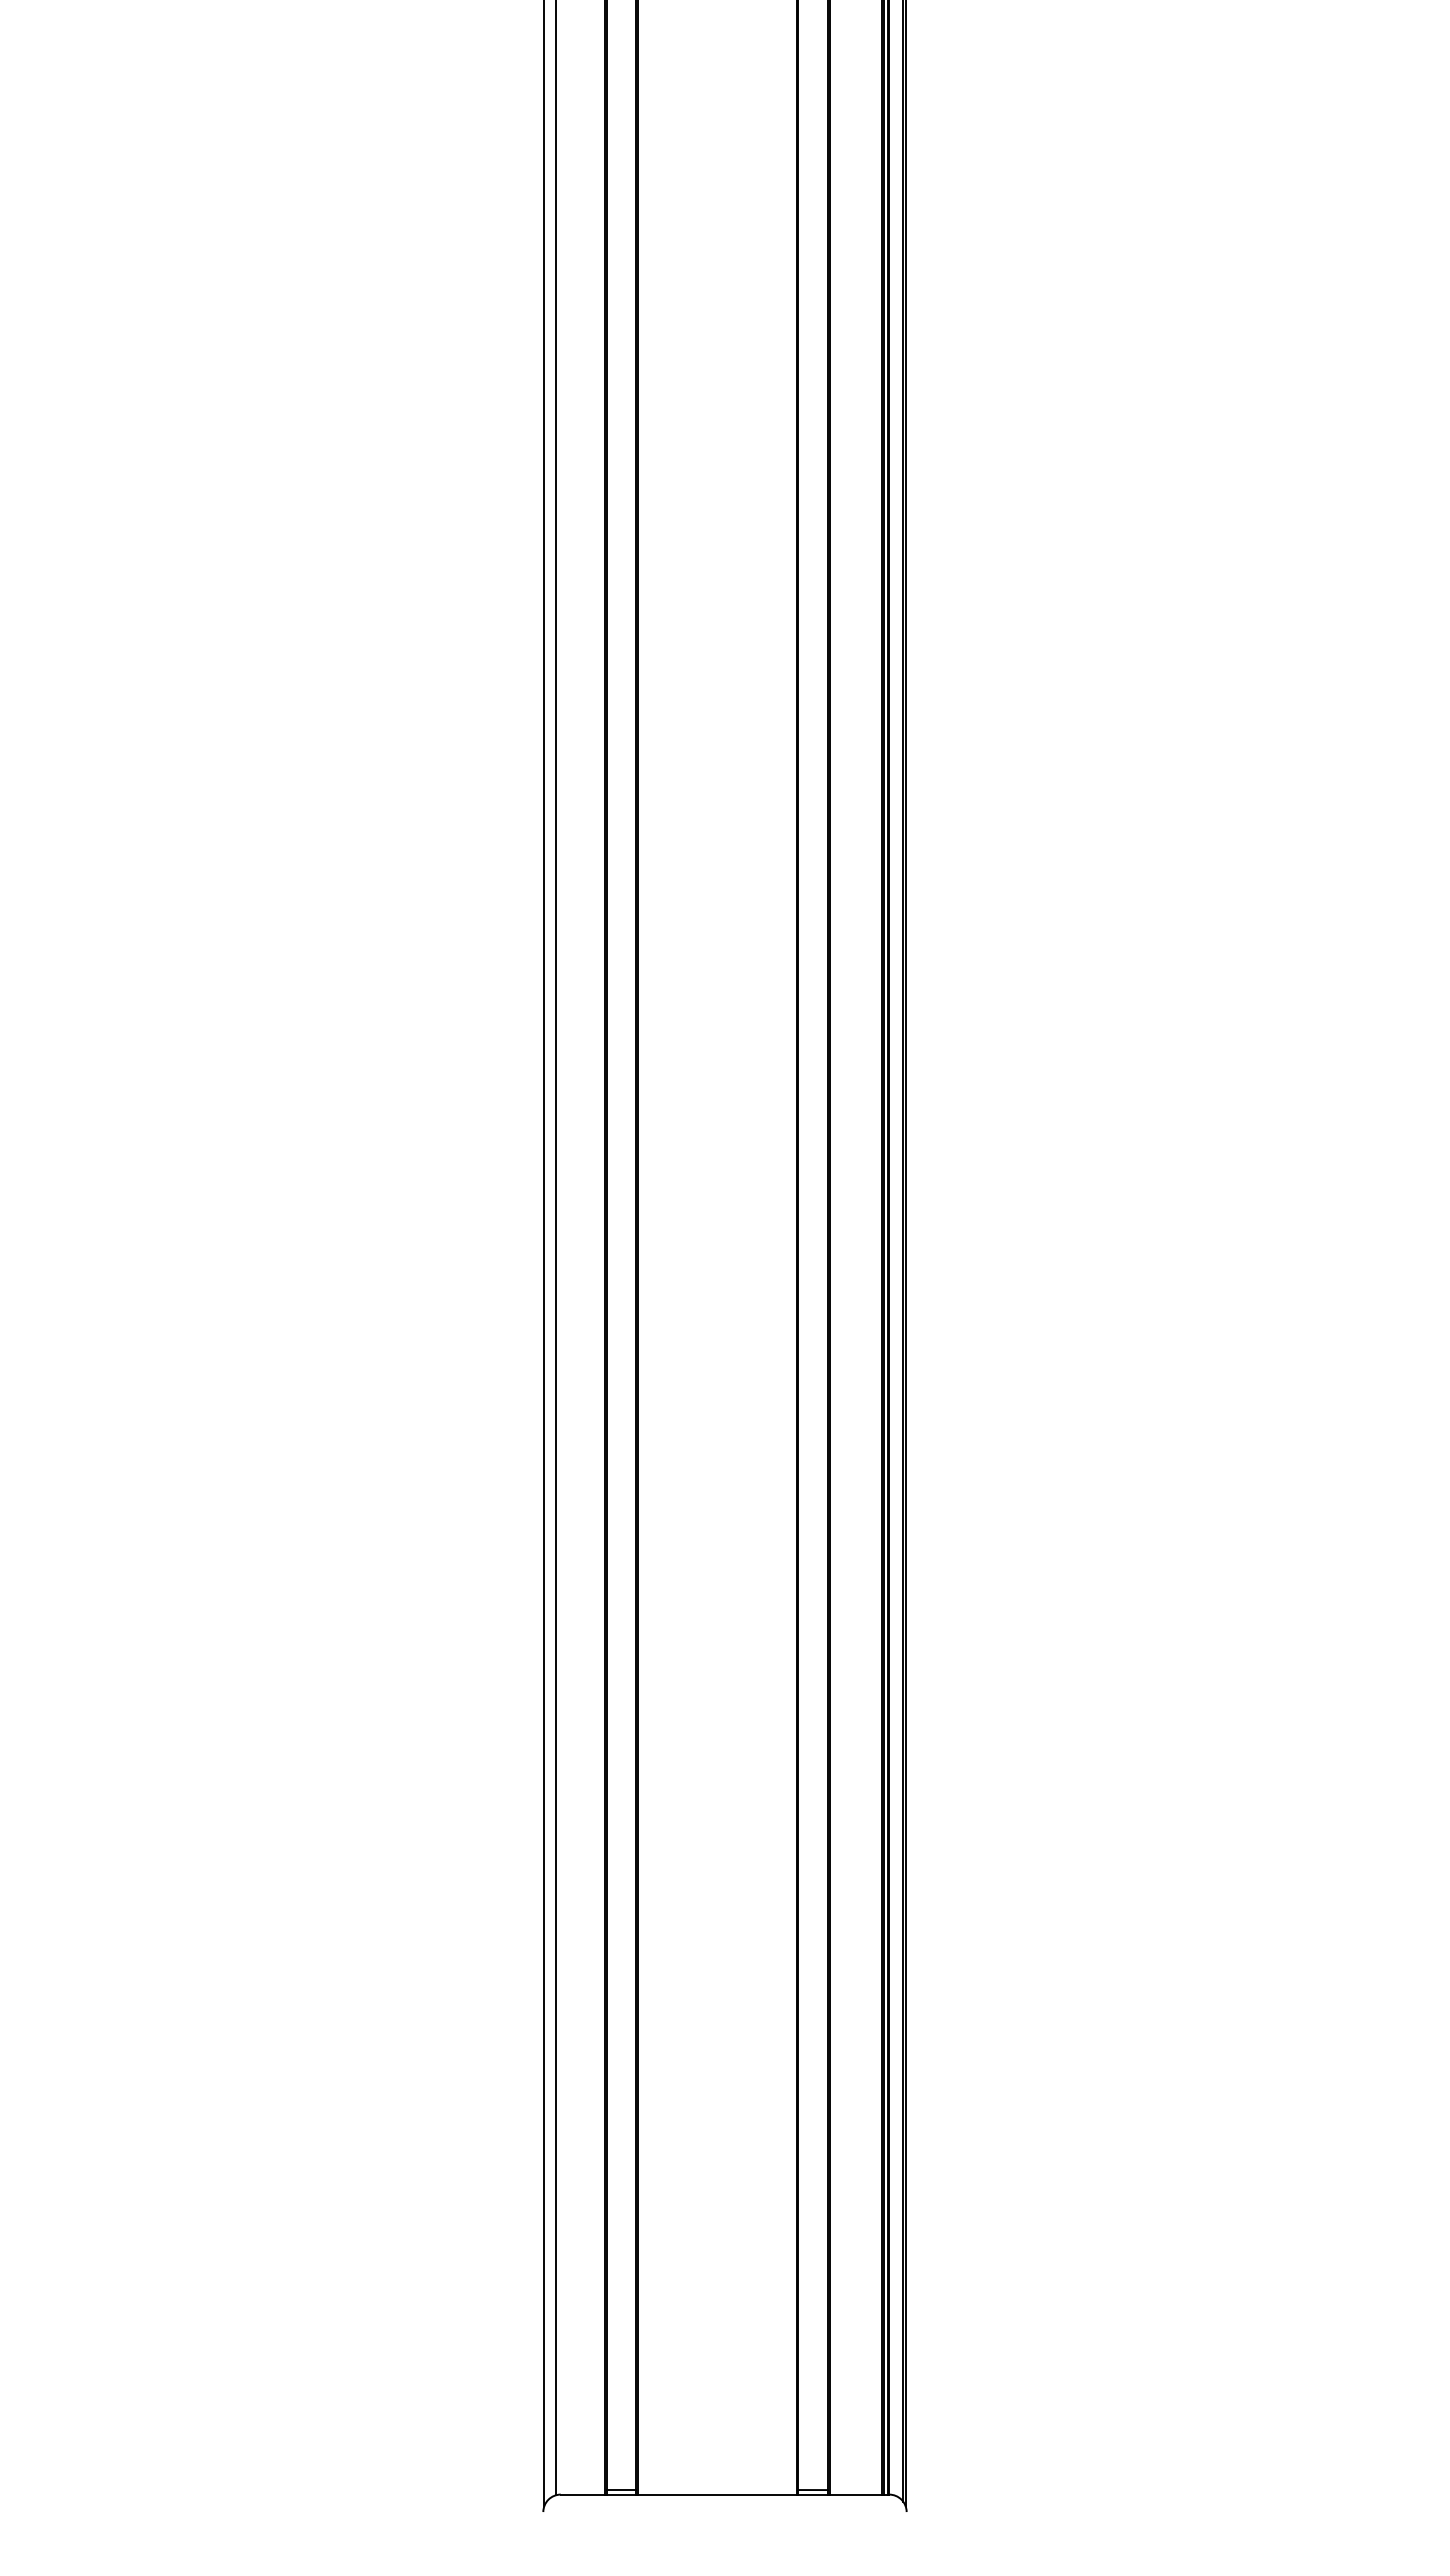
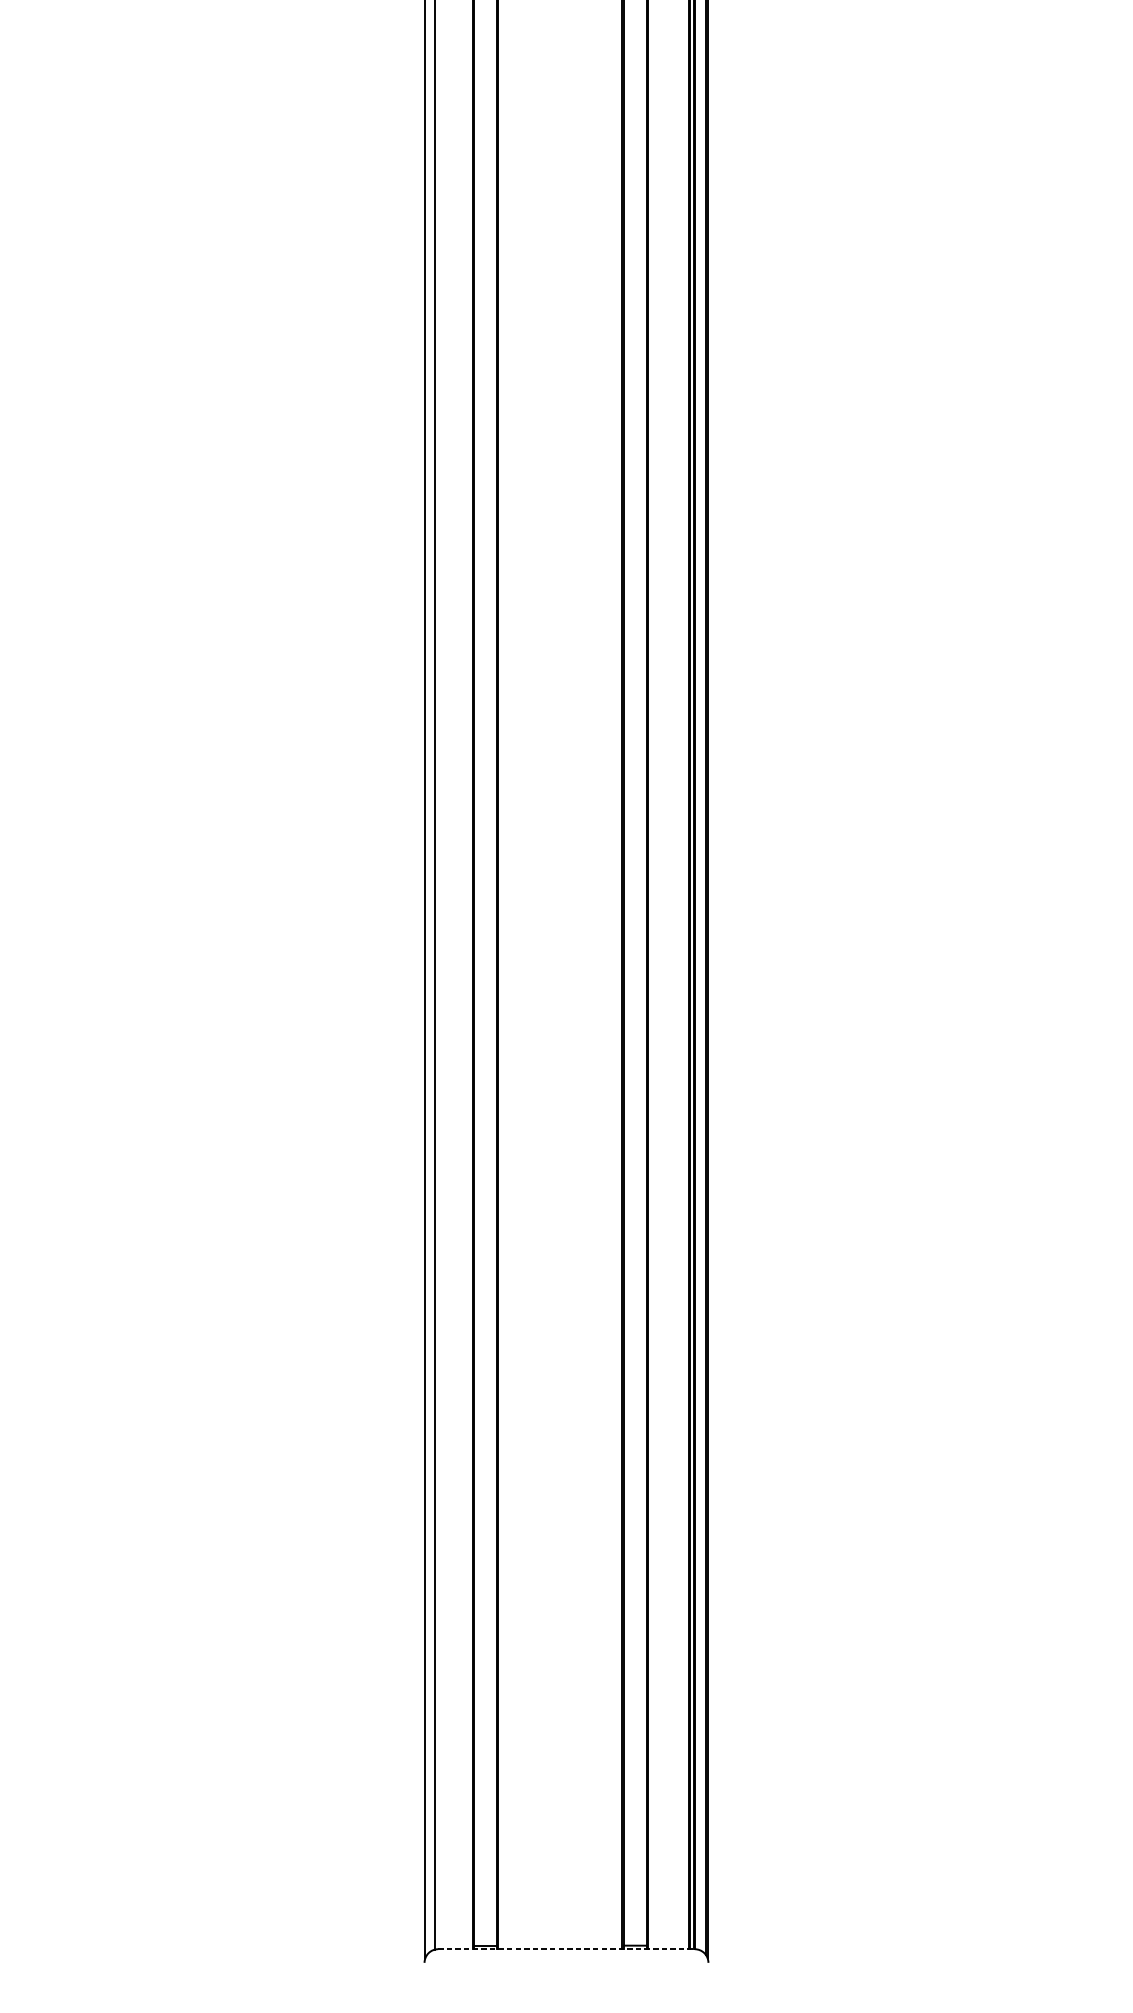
line: (725, 2494) -> (566, 1949), solid -> dashed

